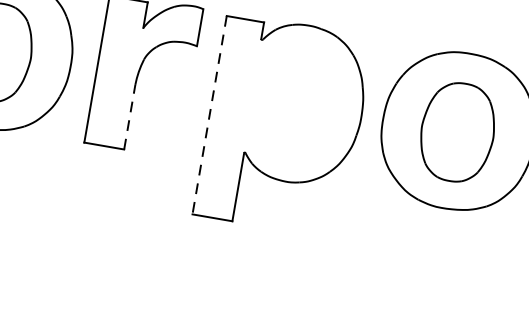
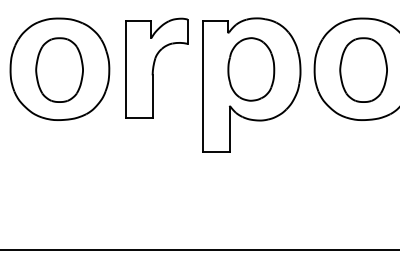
part: (287, 101) -> (251, 69), added
line: (209, 116) -> (203, 87), dashed -> solid
line: (129, 117) -> (152, 96), dashed -> solid

